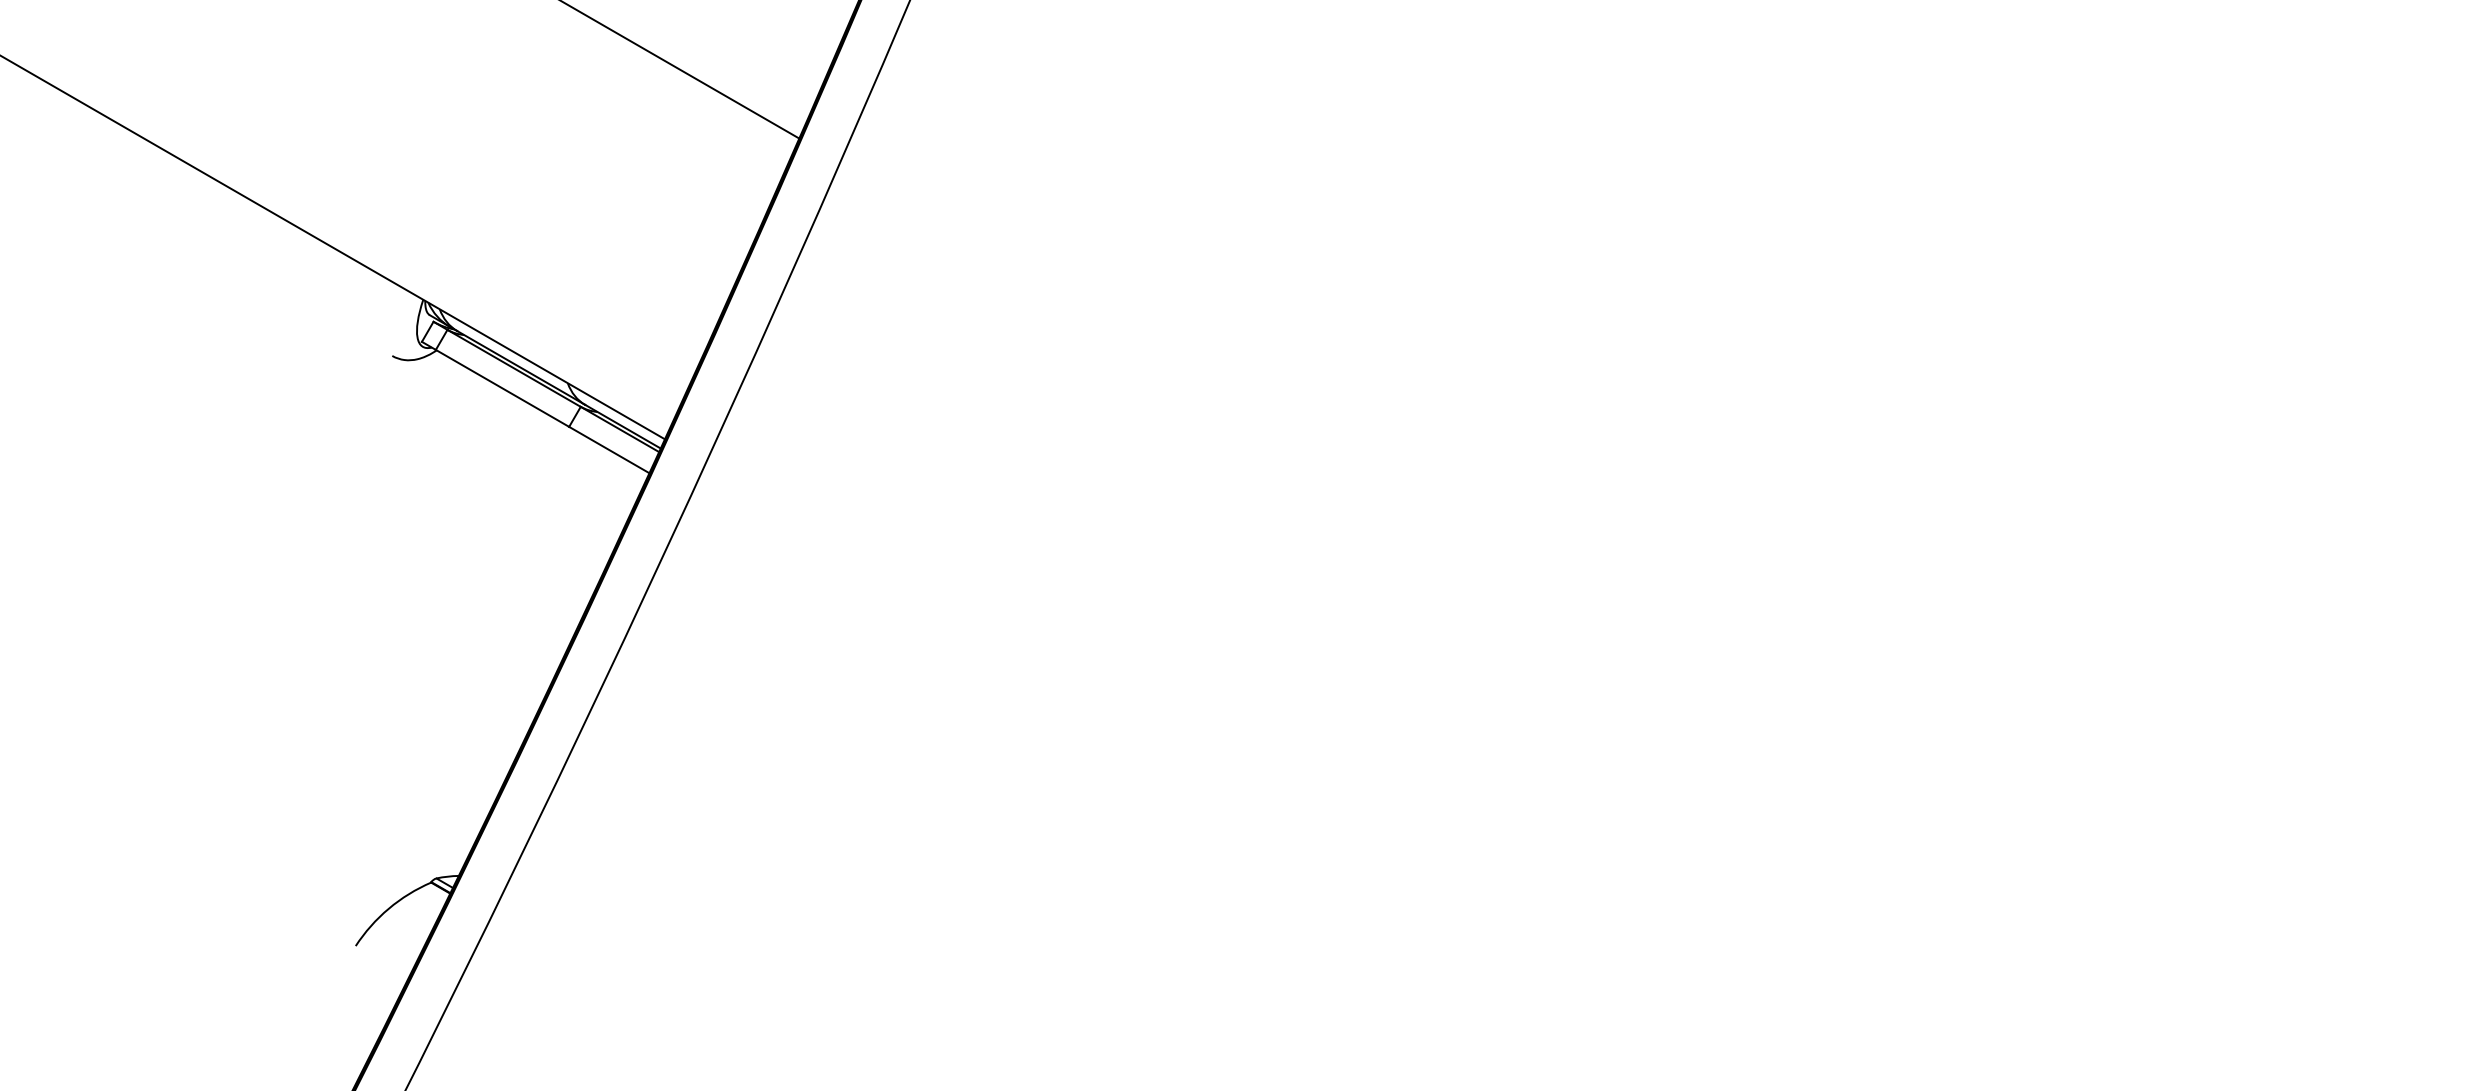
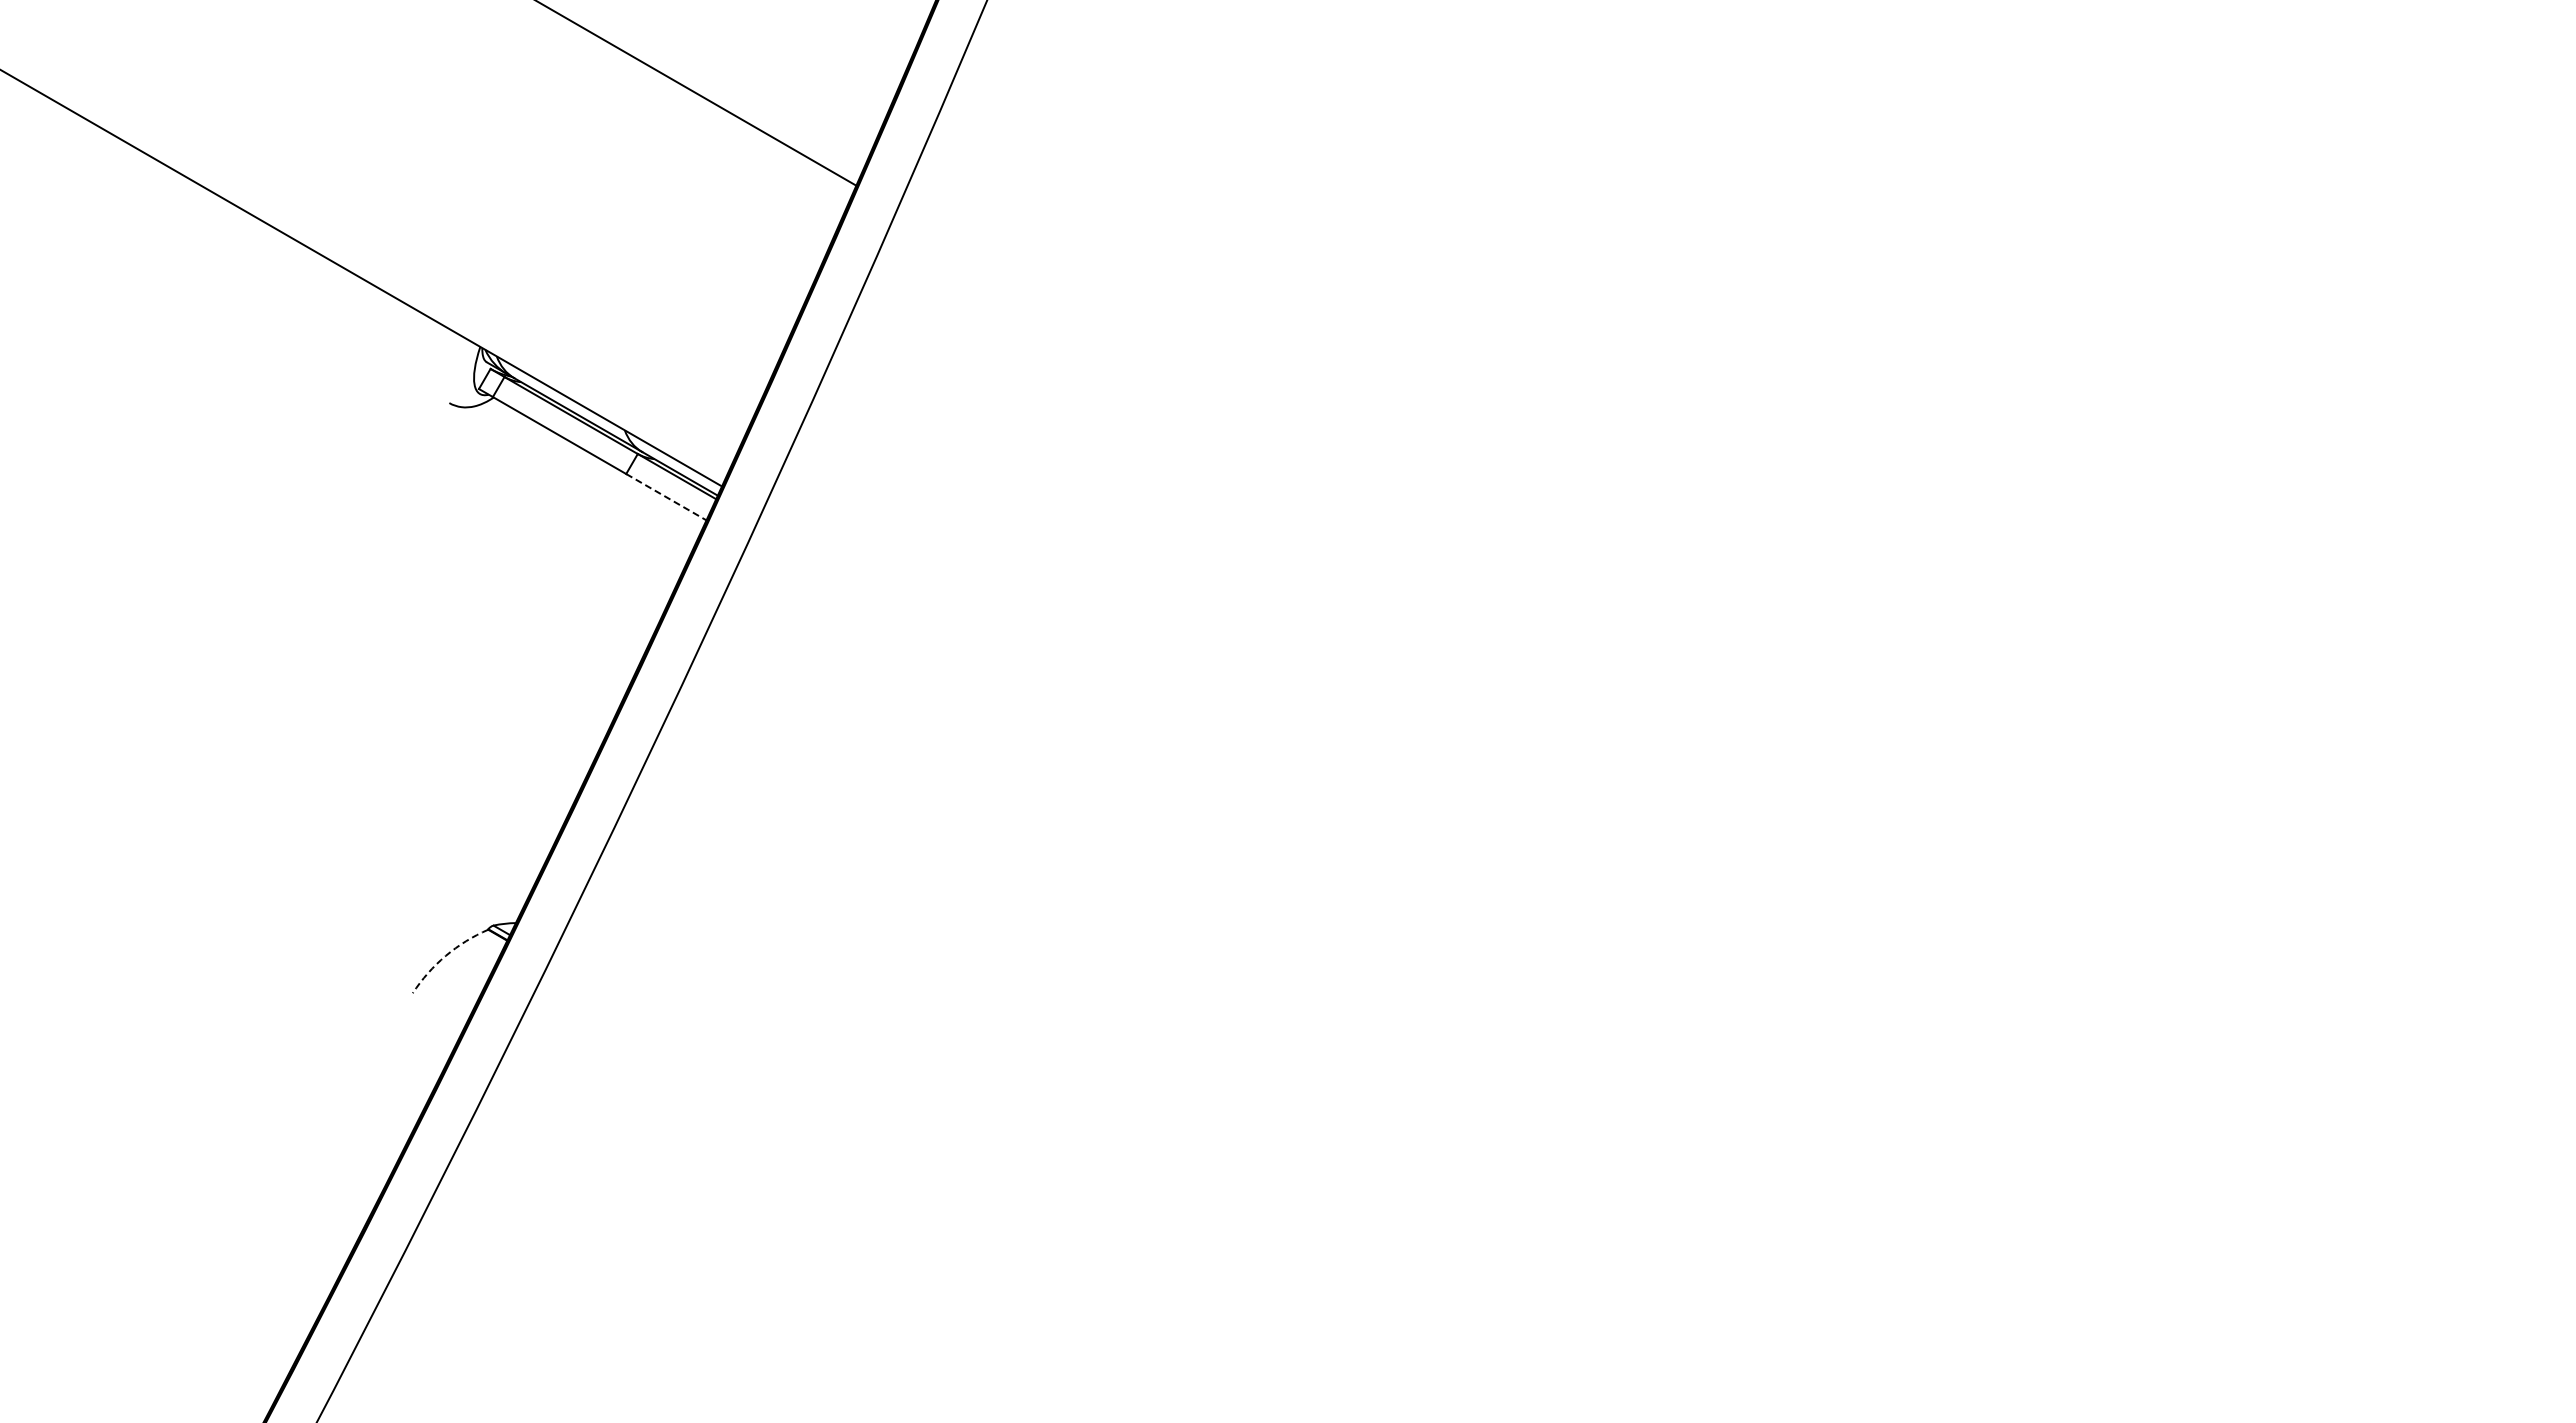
line: (609, 450) -> (666, 497), solid -> dashed
arc: (388, 908) -> (445, 955), solid -> dashed

